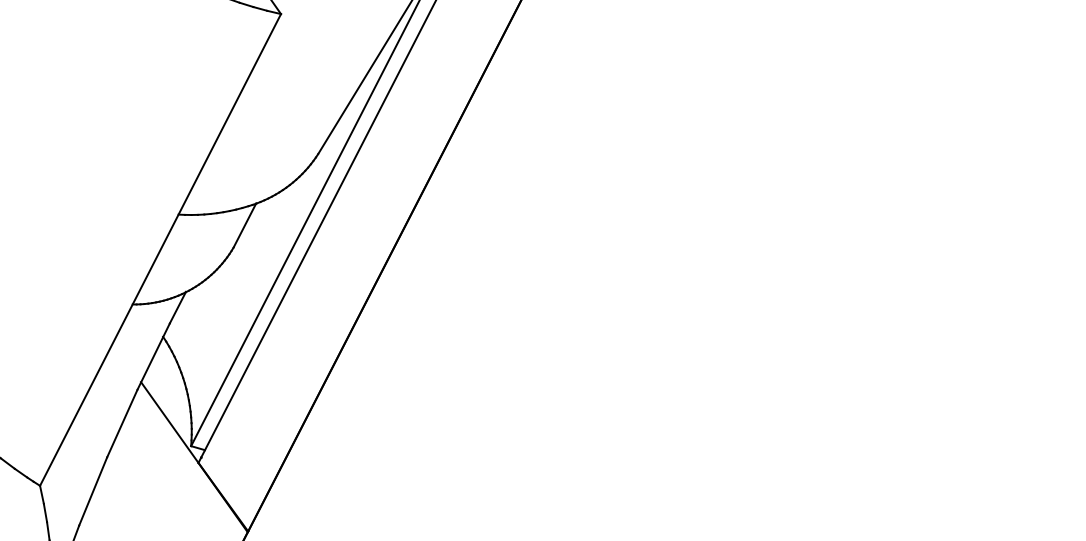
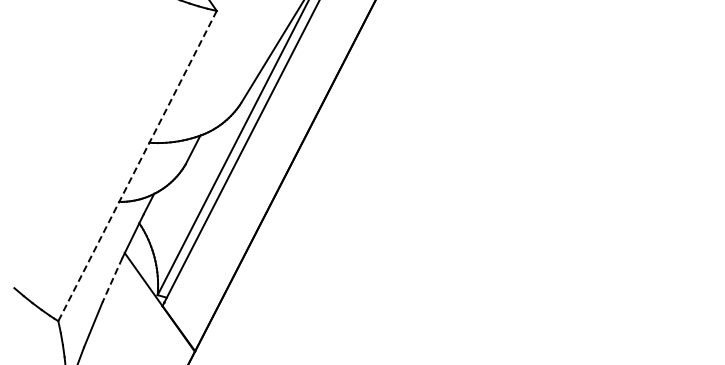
line: (160, 250) -> (137, 166), solid -> dashed
line: (122, 423) -> (112, 280), solid -> dashed

